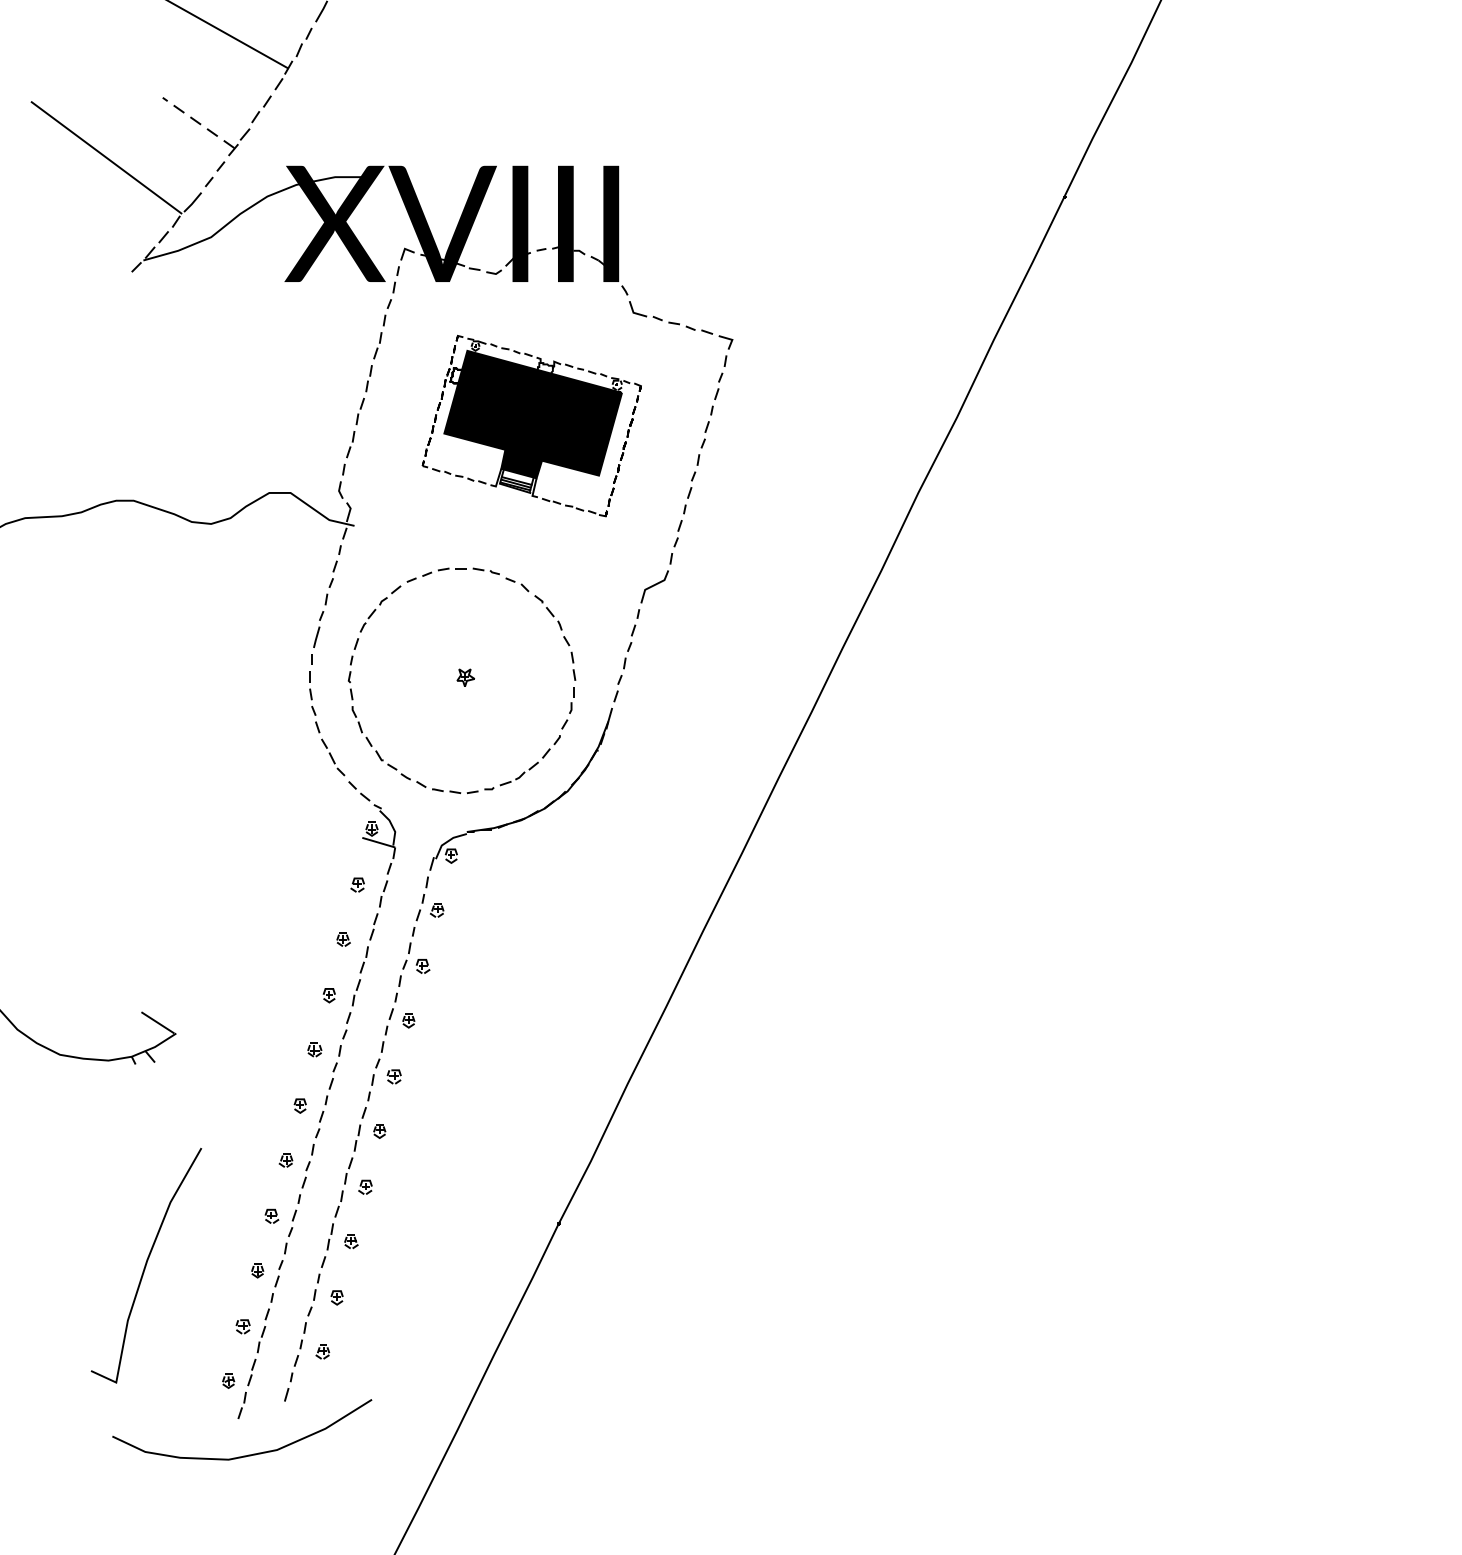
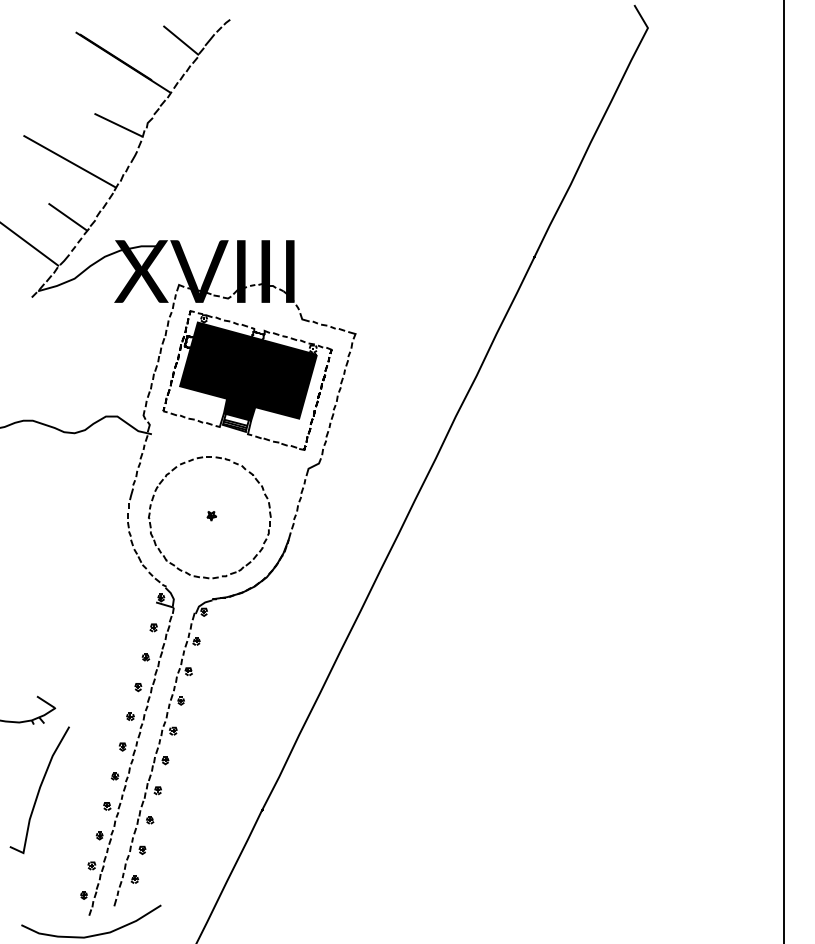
line: (197, 123) -> (67, 217), dashed -> solid
part: (531, 426) -> (247, 380), size x1.43
curve: (145, 1266) -> (39, 790), moved

